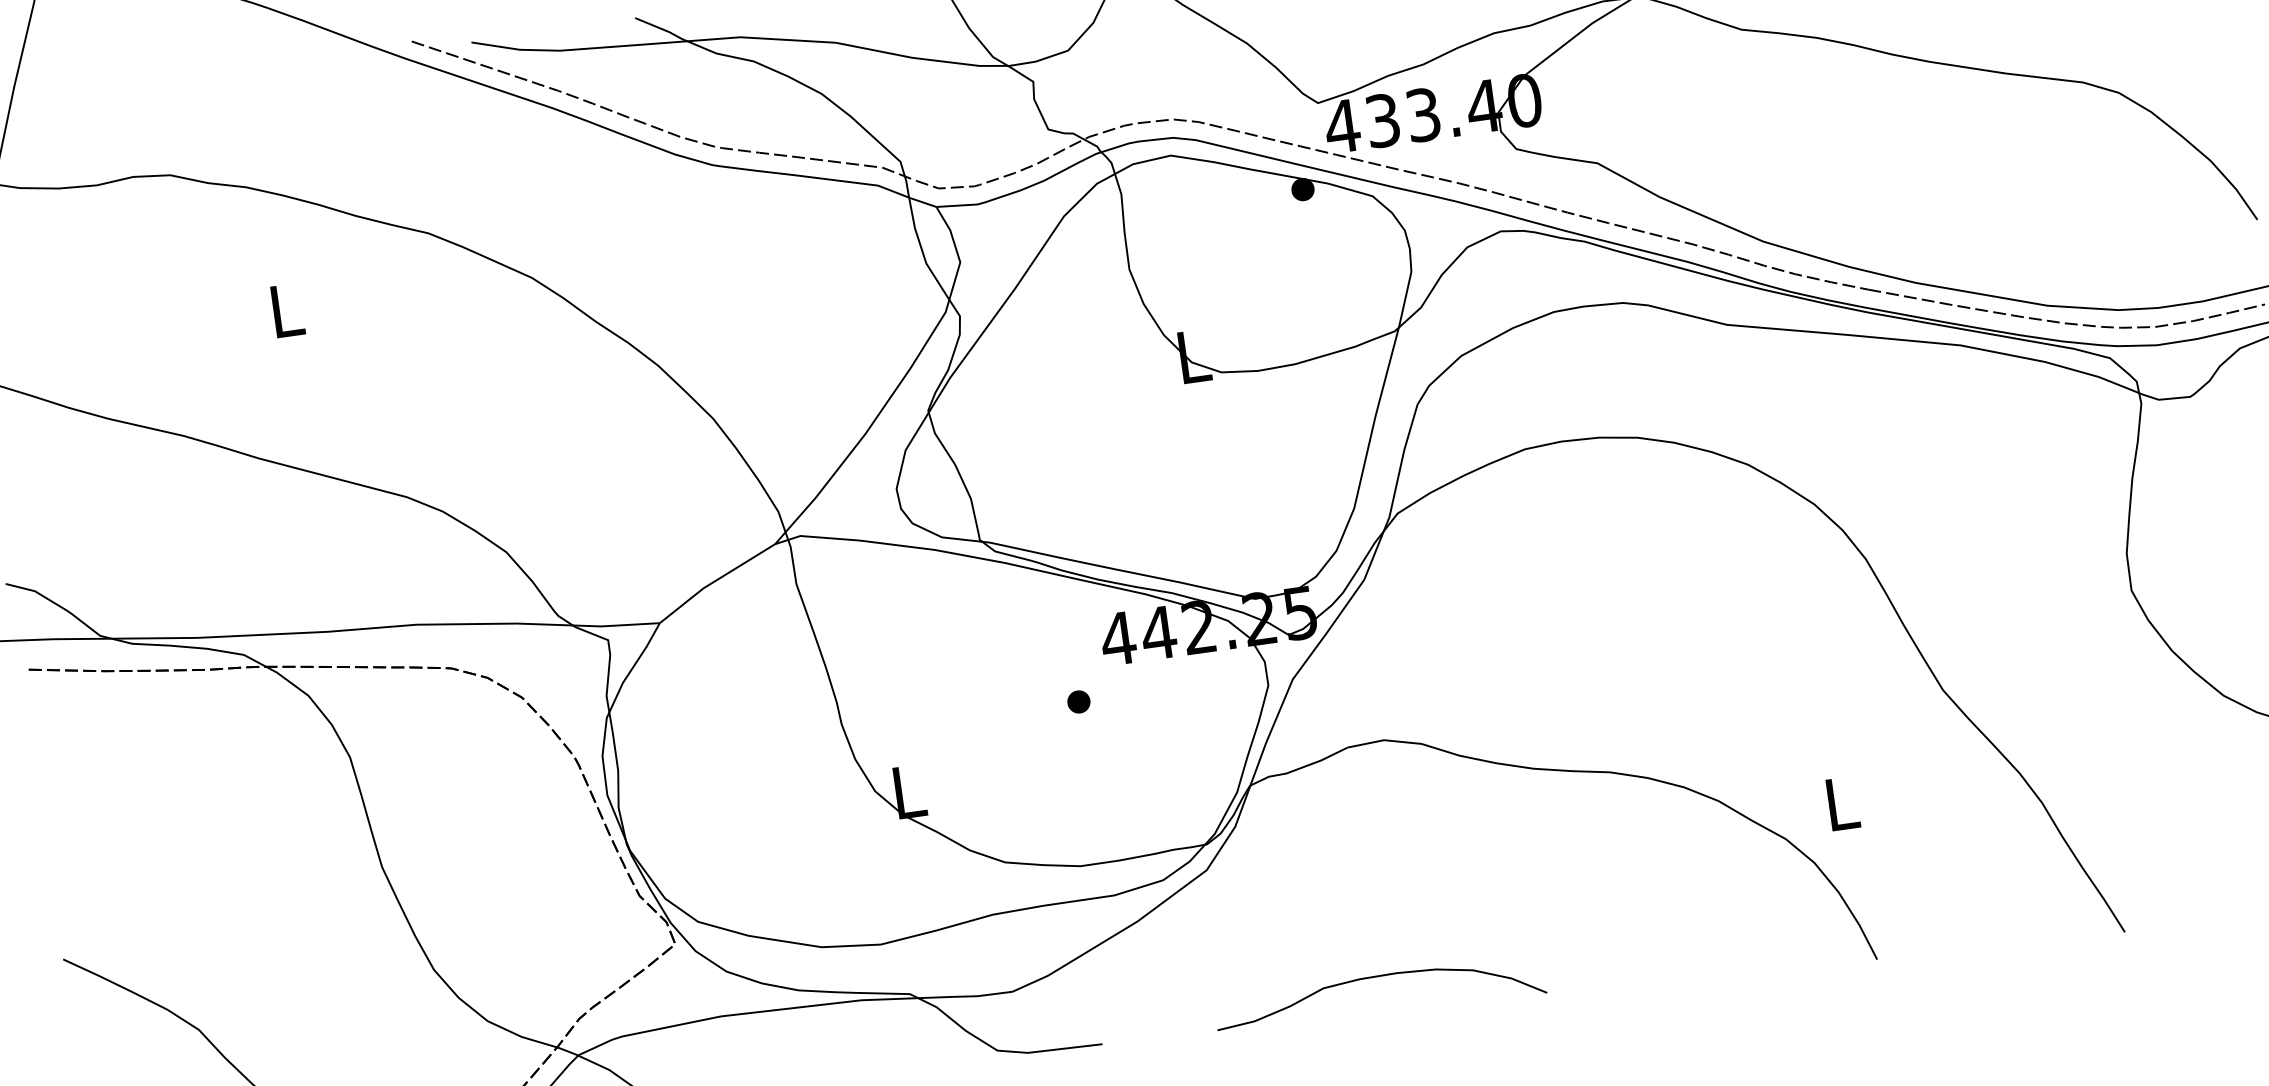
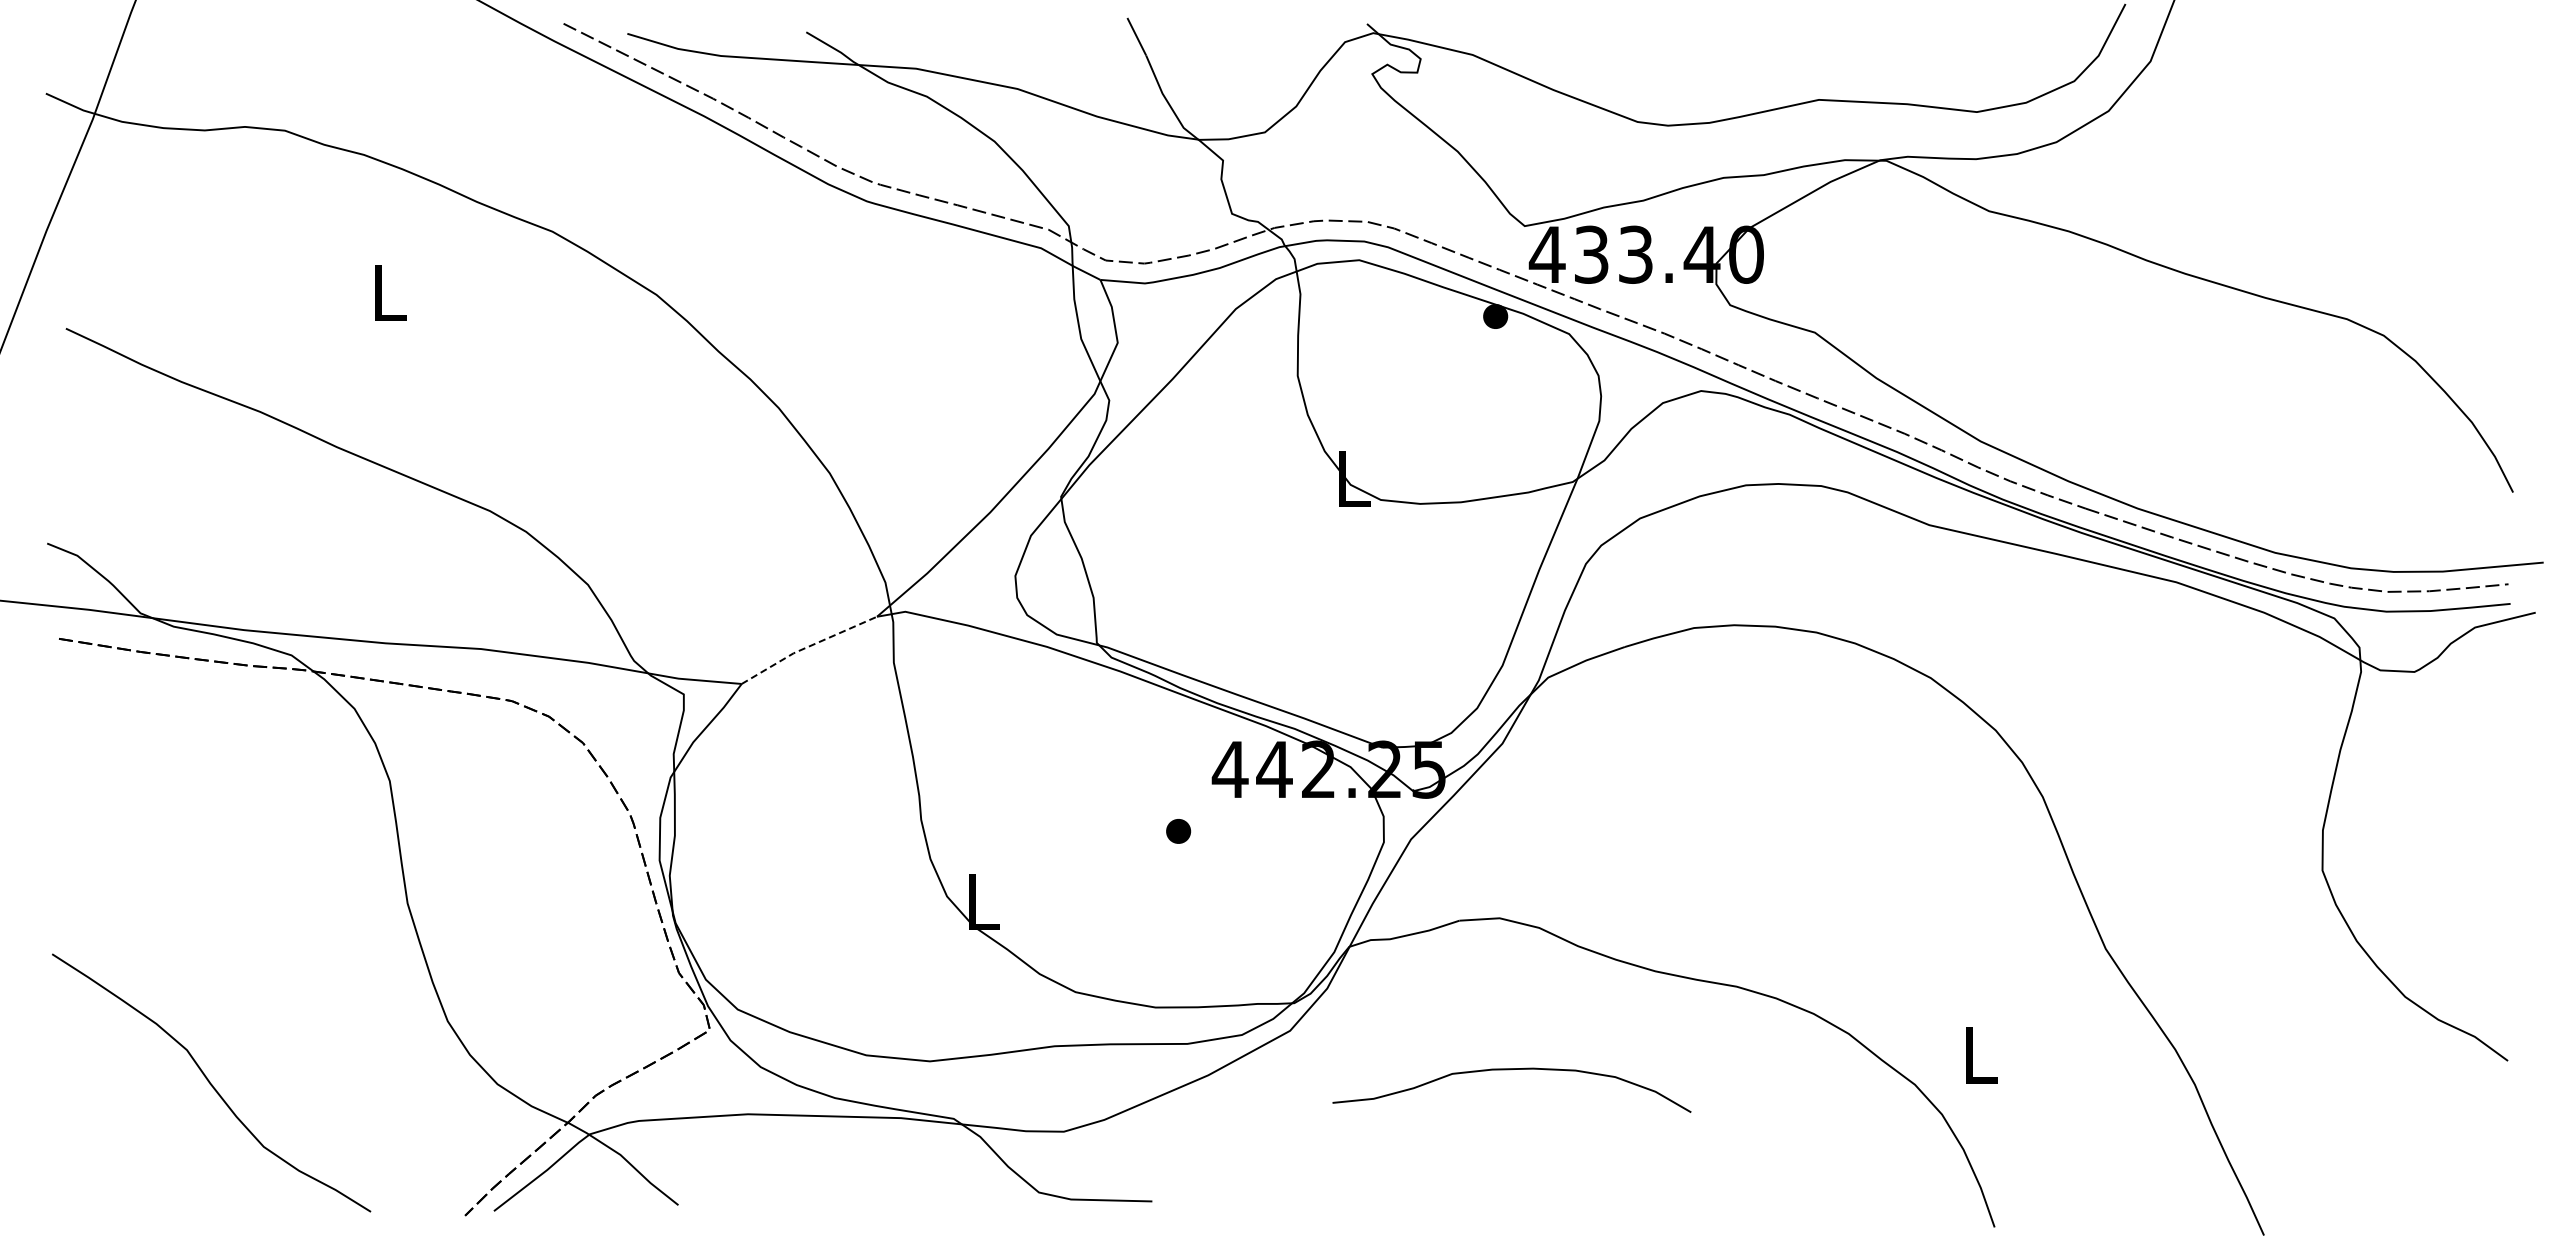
line: (715, 581) -> (807, 647), solid -> dashed
curve: (1376, 977) -> (1510, 1070), moved

